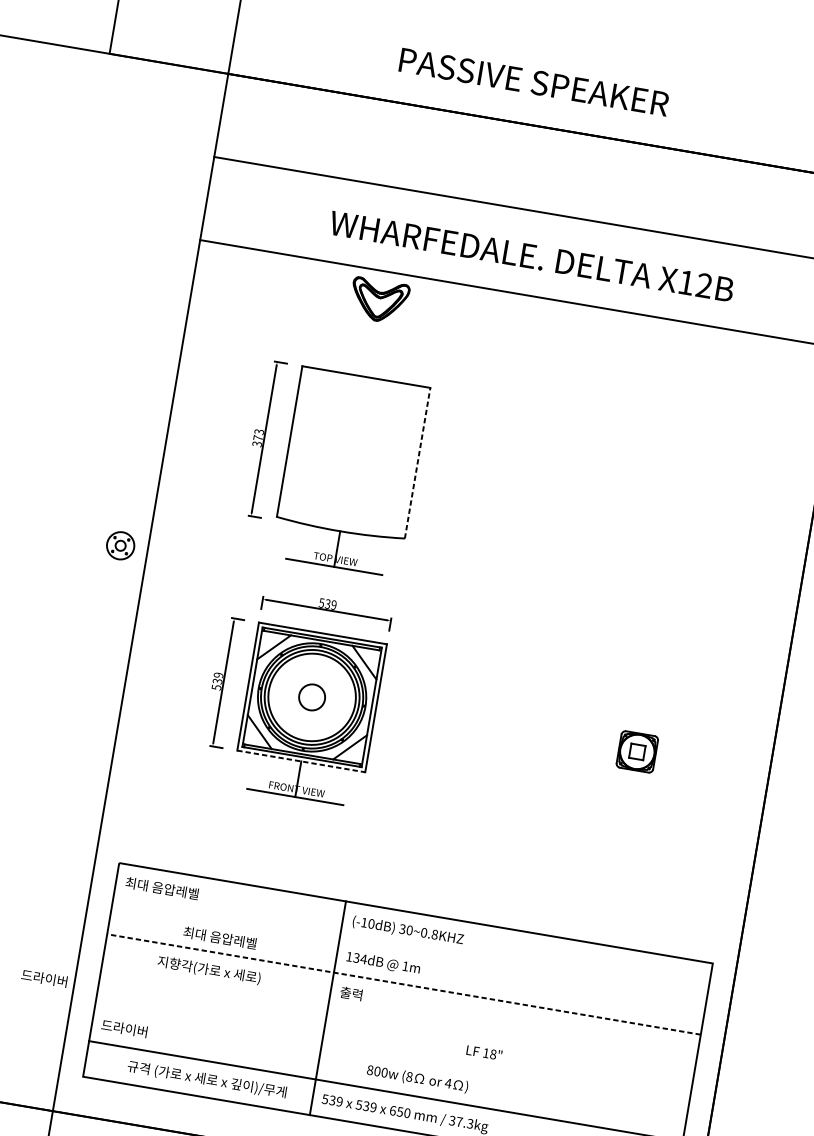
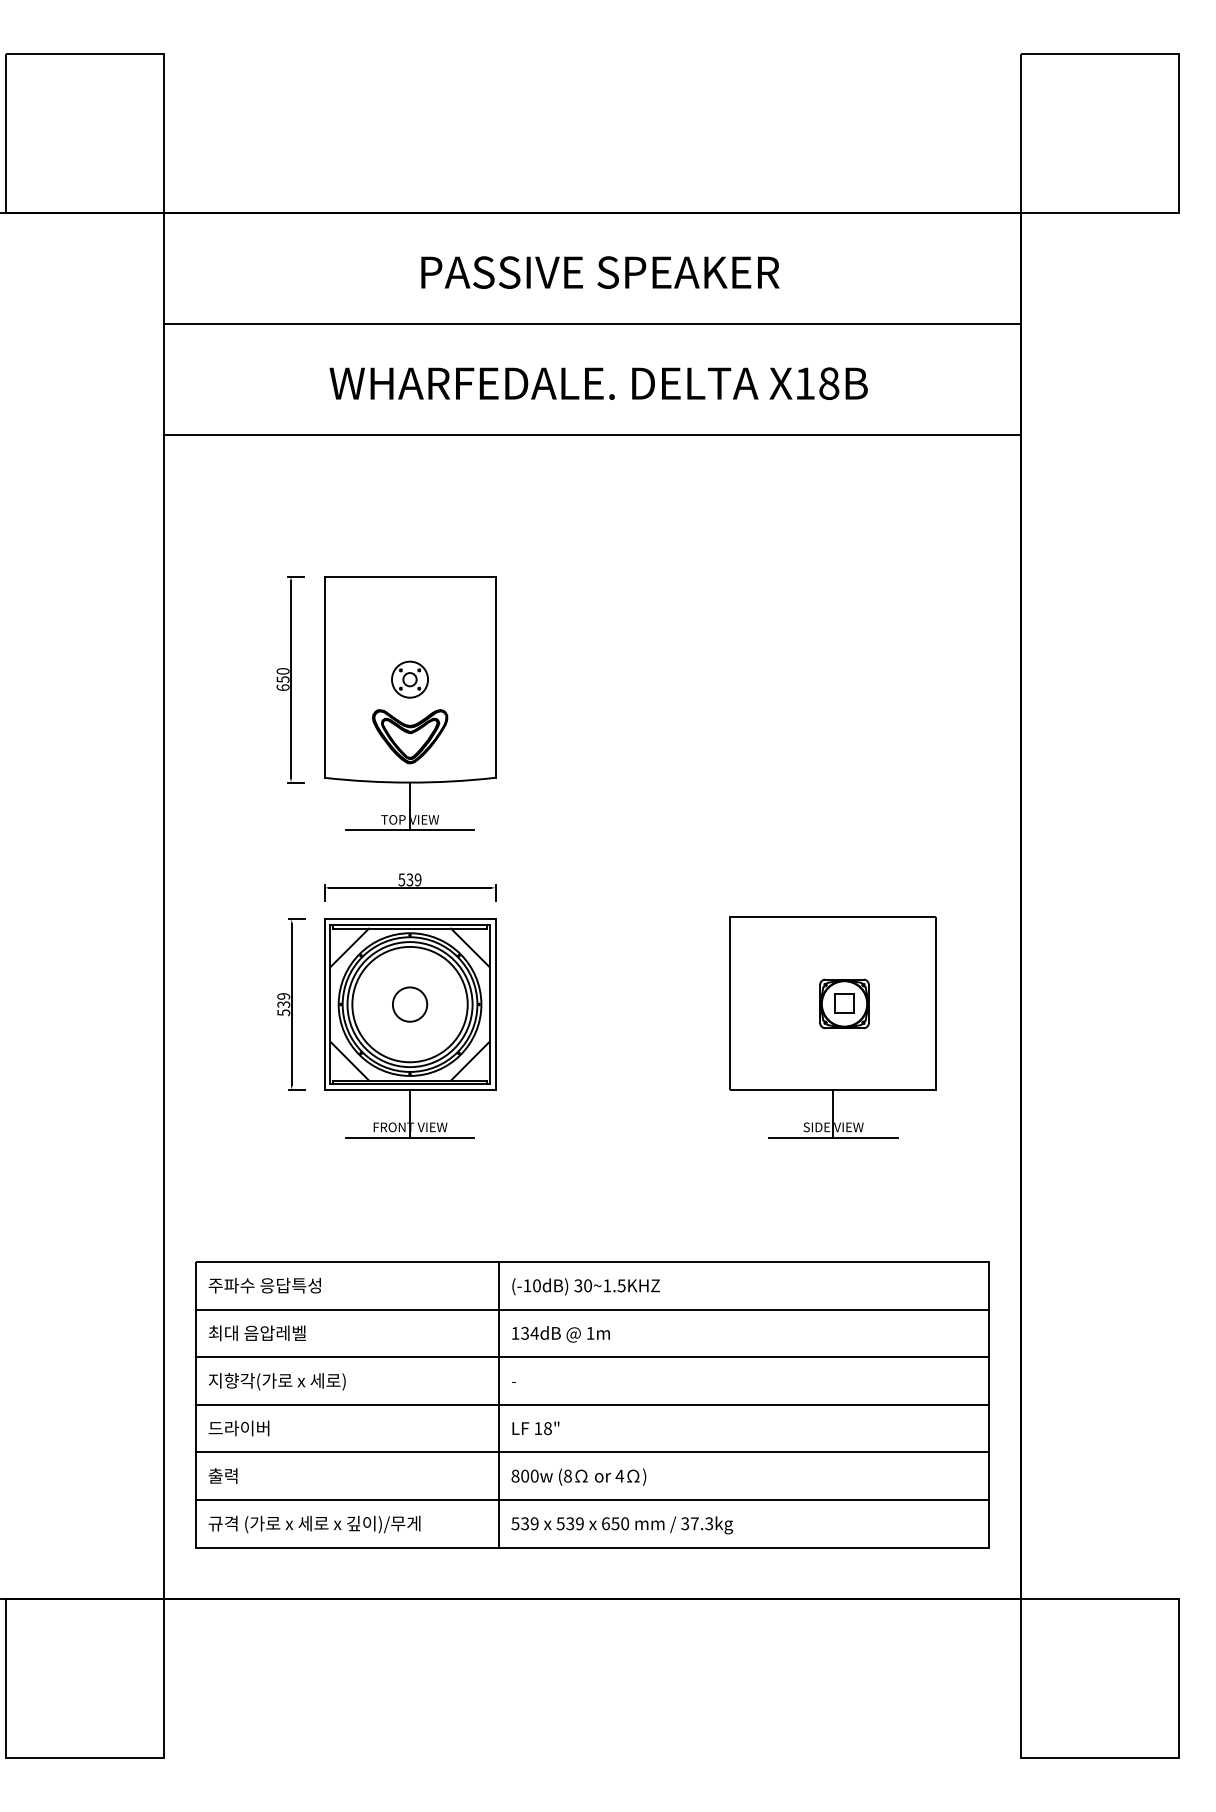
text: (534, 82) -> (600, 272), moved
text: (704, 285) -> (829, 383), X12B -> X18B
part: (379, 300) -> (410, 736), moved
text: (257, 438) -> (282, 679), 373 -> 650
line: (417, 463) -> (495, 677), dashed -> solid
part: (120, 545) -> (409, 679), moved
line: (301, 761) -> (410, 1090), dashed -> solid
part: (625, 768) -> (832, 1027), added
text: (167, 889) -> (264, 1285), 최대 음압레벨 -> 주파수 응답특성
text: (429, 933) -> (614, 1285), 30~0.8KHZ -> 30~1.5KHZ
text: (220, 938) -> (257, 1333), moved
line: (410, 948) -> (592, 1309), added
text: (209, 970) -> (277, 1381), moved
text: (44, 978) -> (238, 1428), moved
line: (403, 984) -> (592, 1357), dashed -> solid
text: (350, 993) -> (525, 1380), 출력 -> -
line: (398, 1019) -> (592, 1404), added
text: (124, 1028) -> (238, 1475), 드라이버 -> 출력
text: (484, 1052) -> (535, 1428), moved
line: (391, 1055) -> (592, 1452), added
text: (417, 1078) -> (578, 1476), moved
text: (206, 1079) -> (314, 1524), moved

